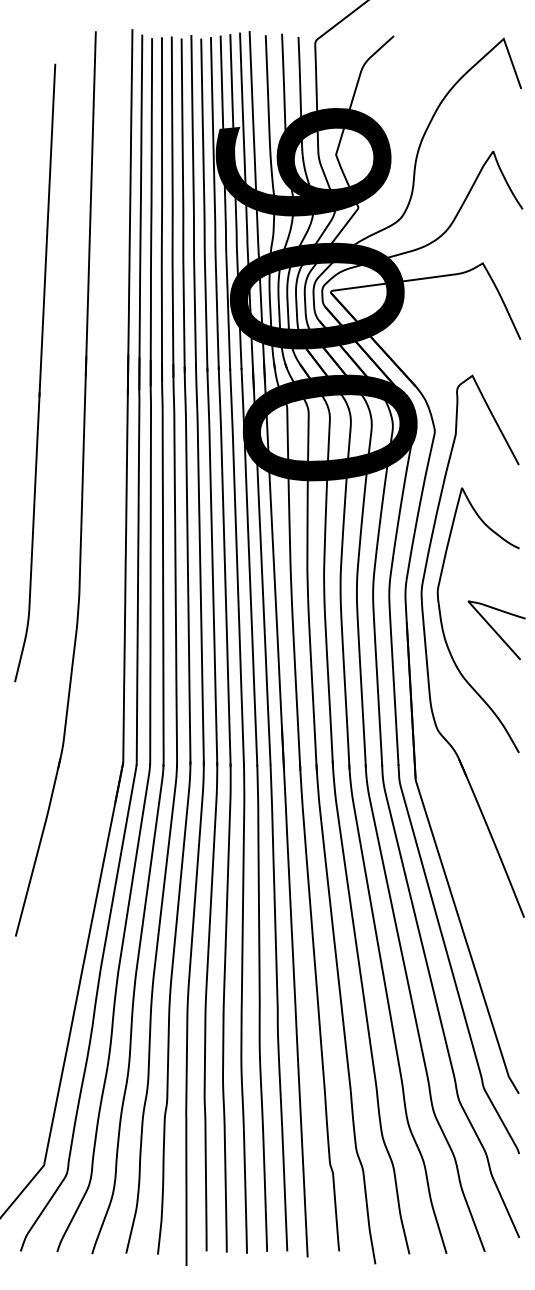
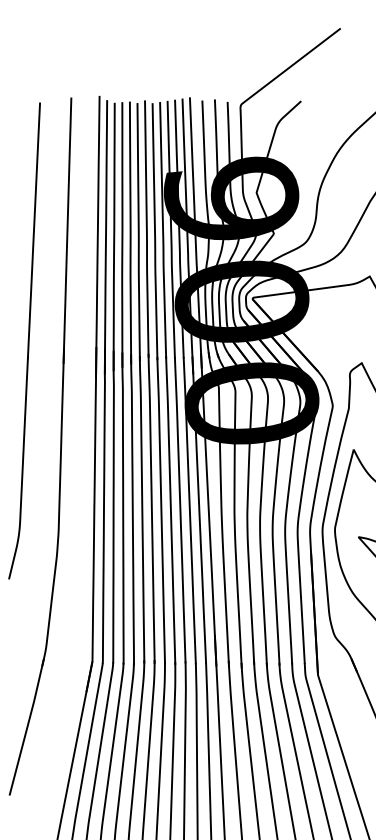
part: (35, 372) -> (24, 340), moved

